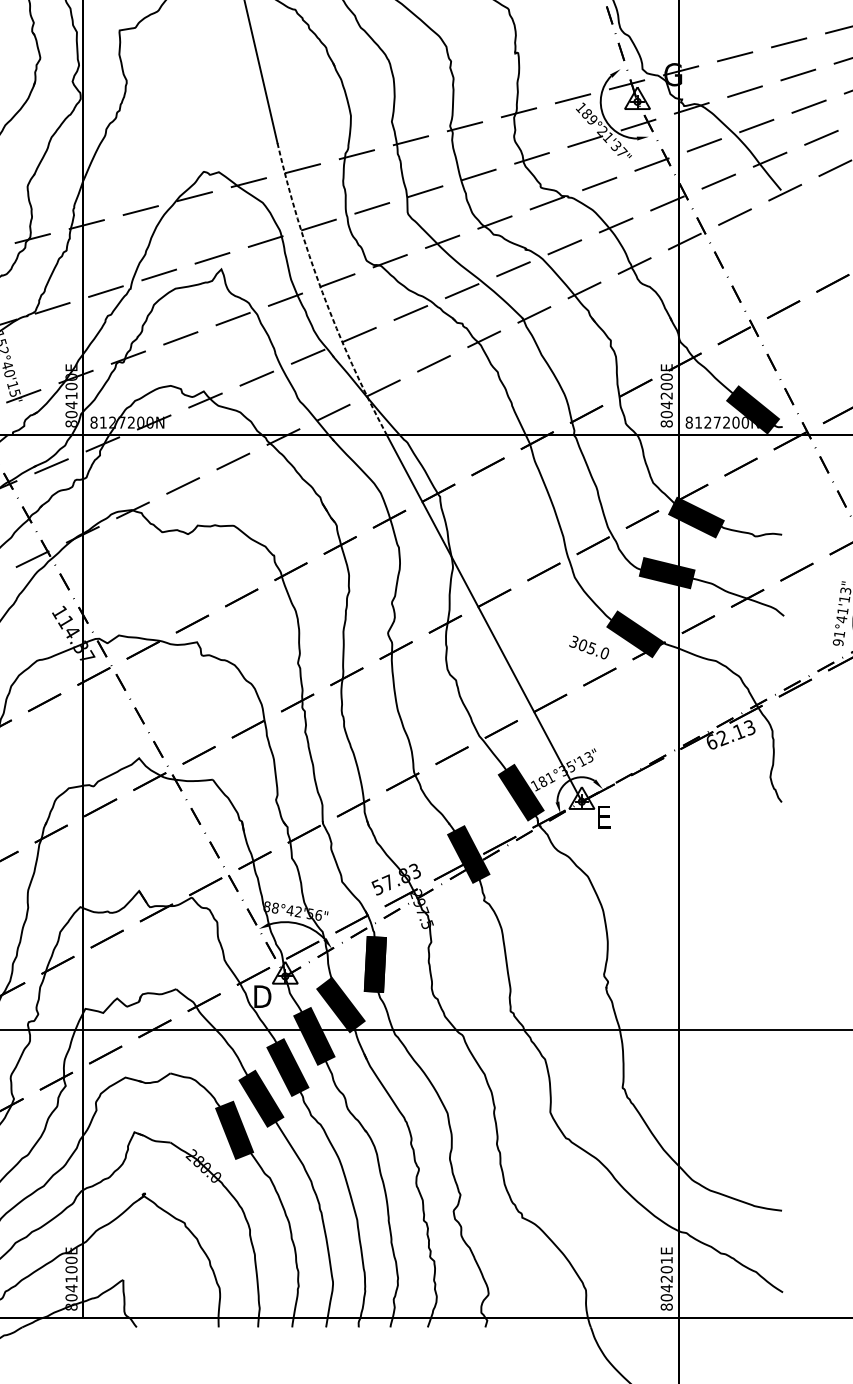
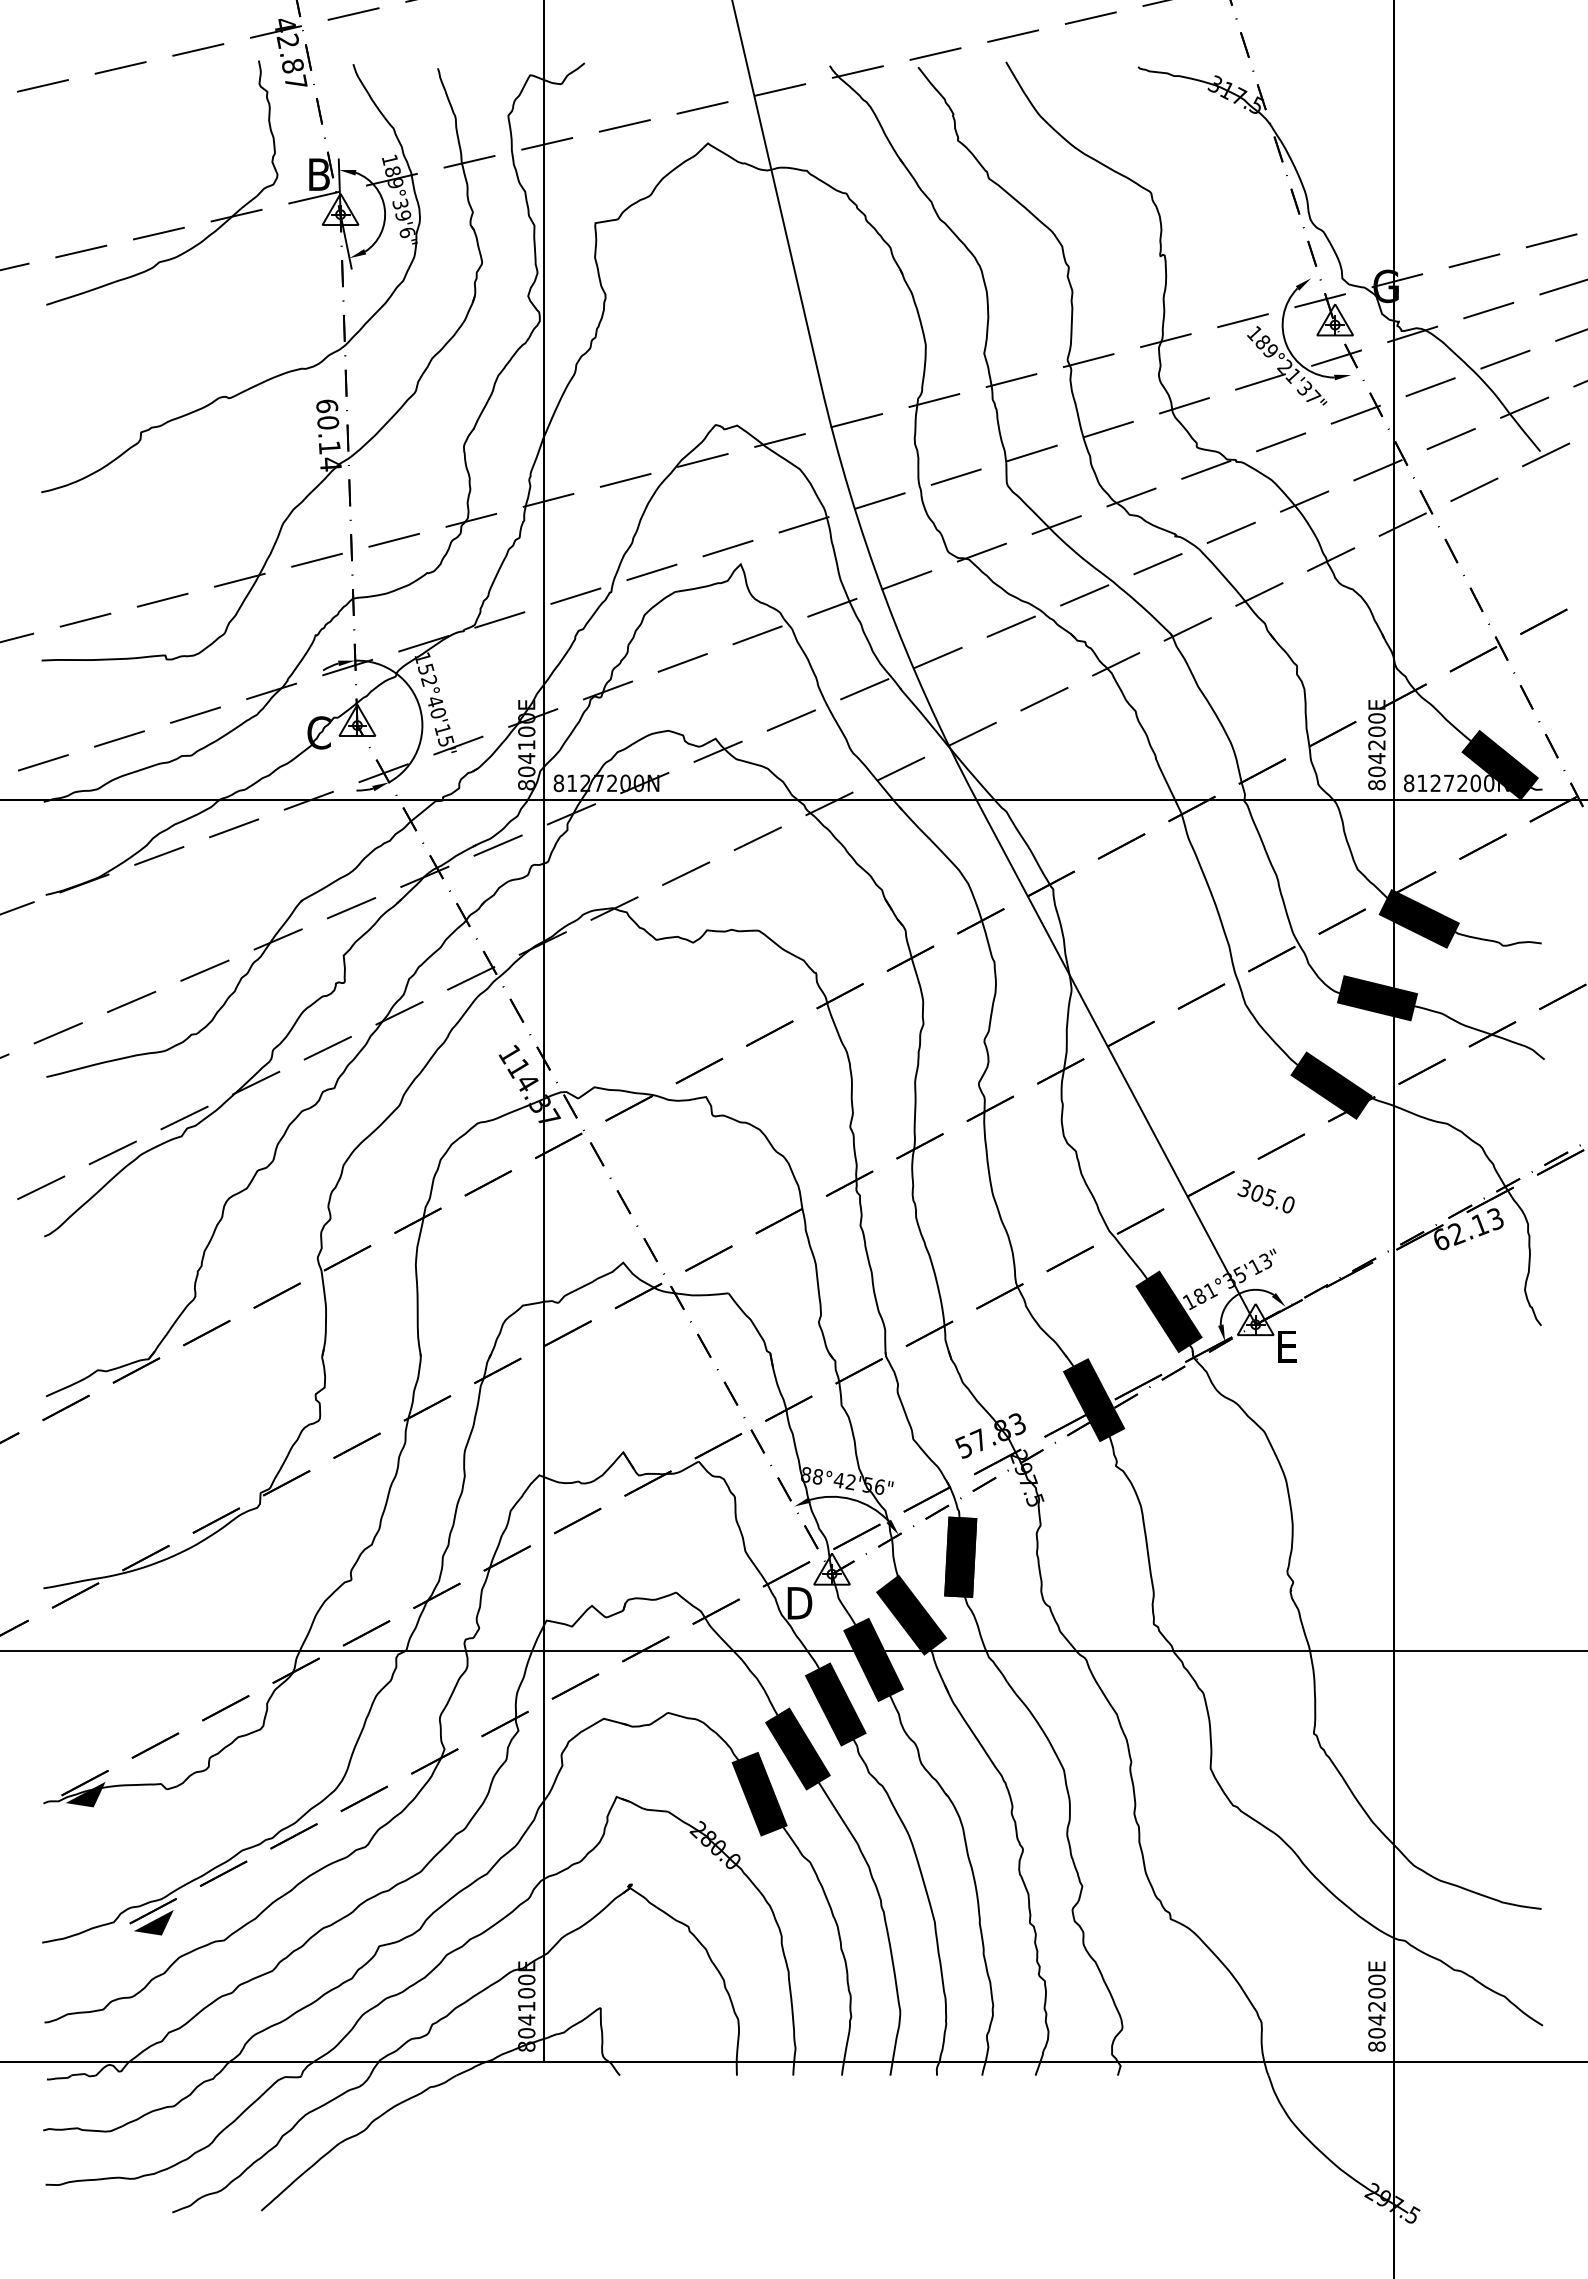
arc: (322, 292) -> (885, 597), dashed -> solid
text: (588, 647) -> (1265, 1196), moved
text: (666, 1260) -> (1376, 1979), 804201E -> 804200E

